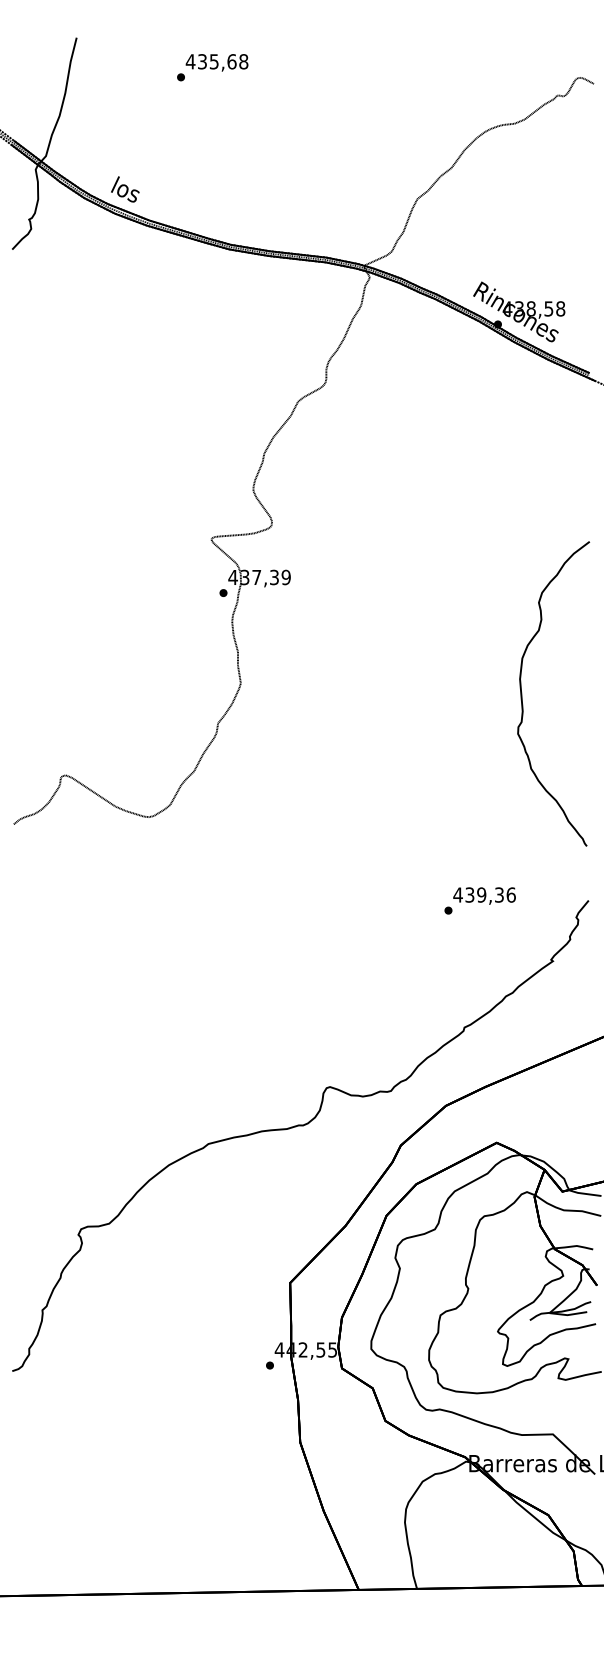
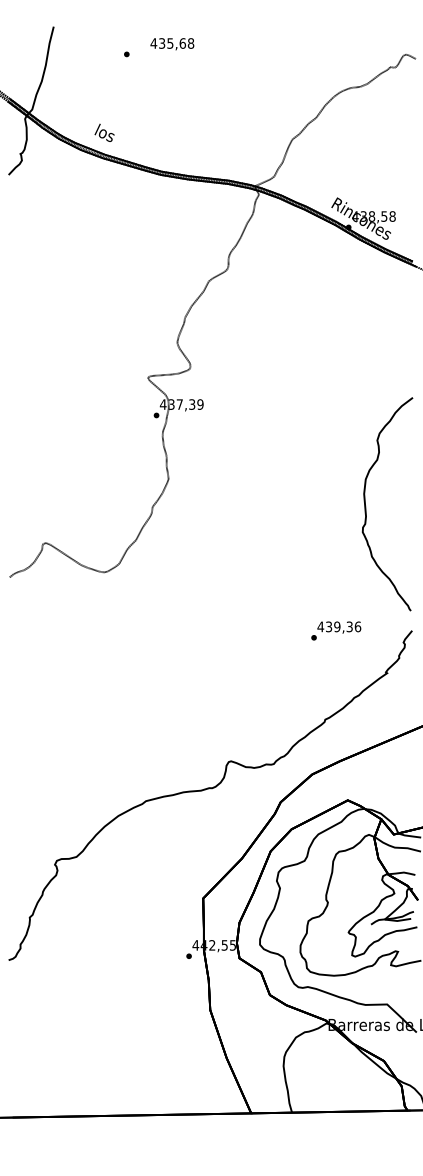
text: (216, 62) -> (171, 44), moved
text: (125, 189) -> (104, 132), moved
curve: (522, 693) -> (365, 503), moved

